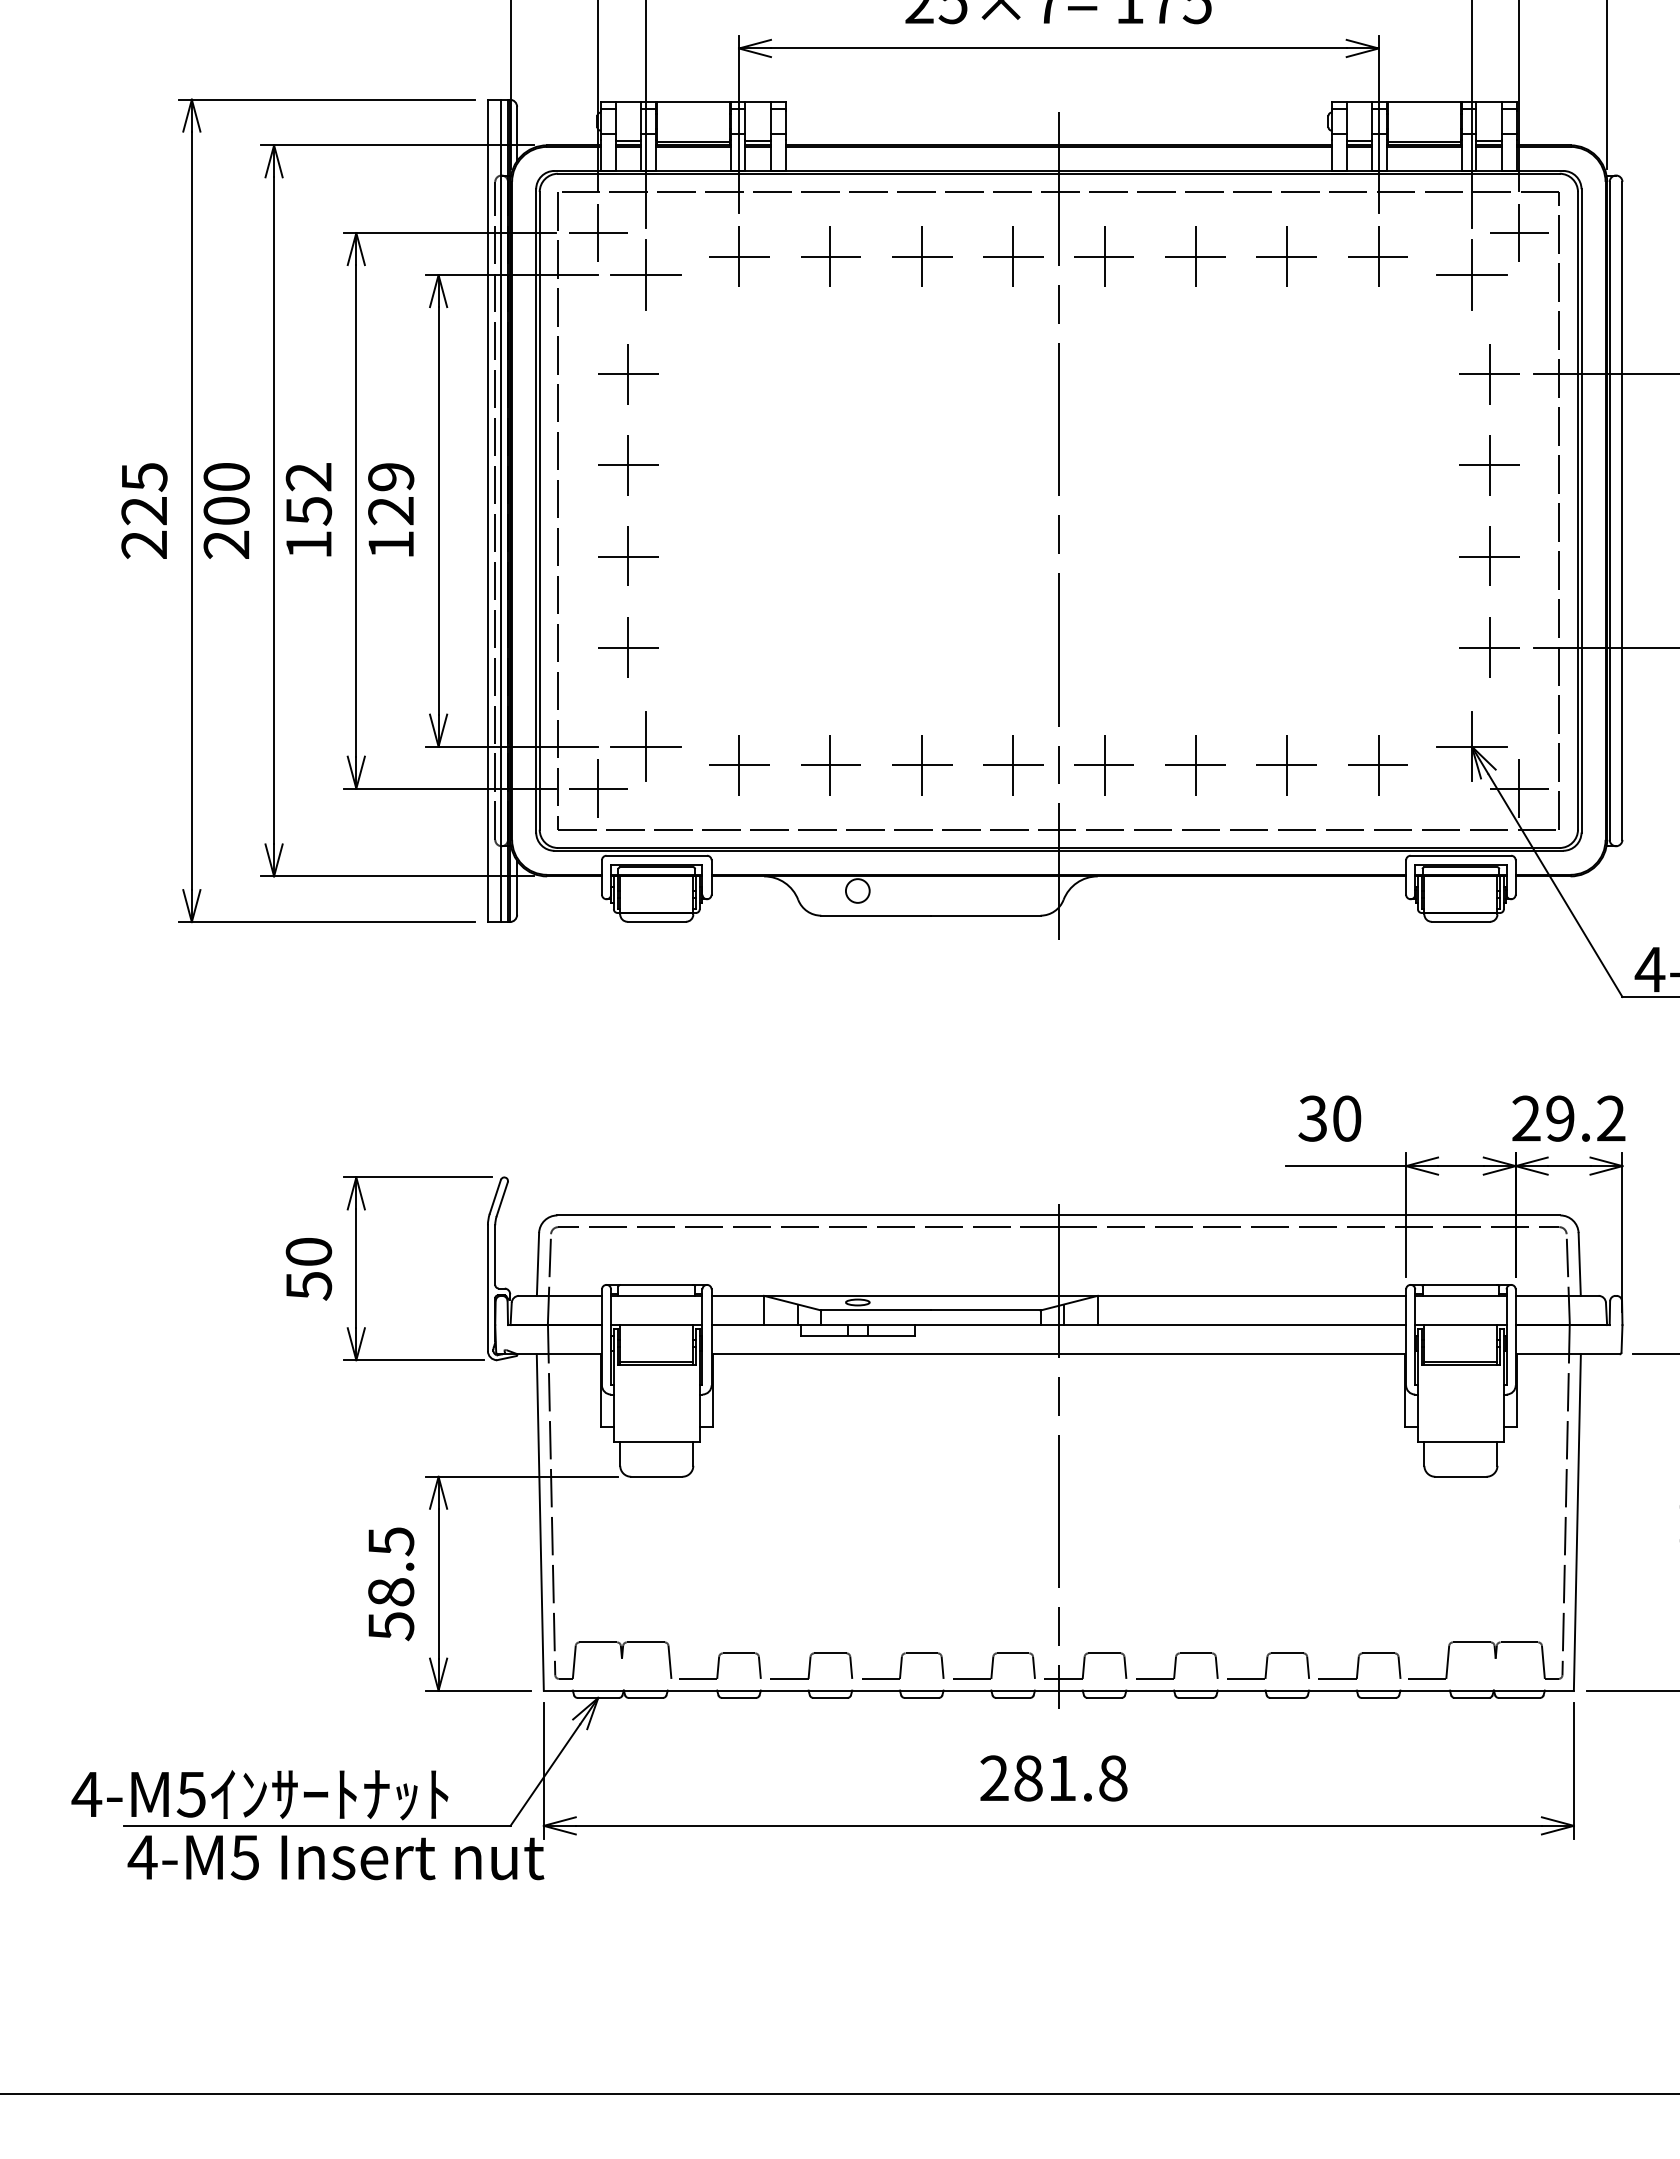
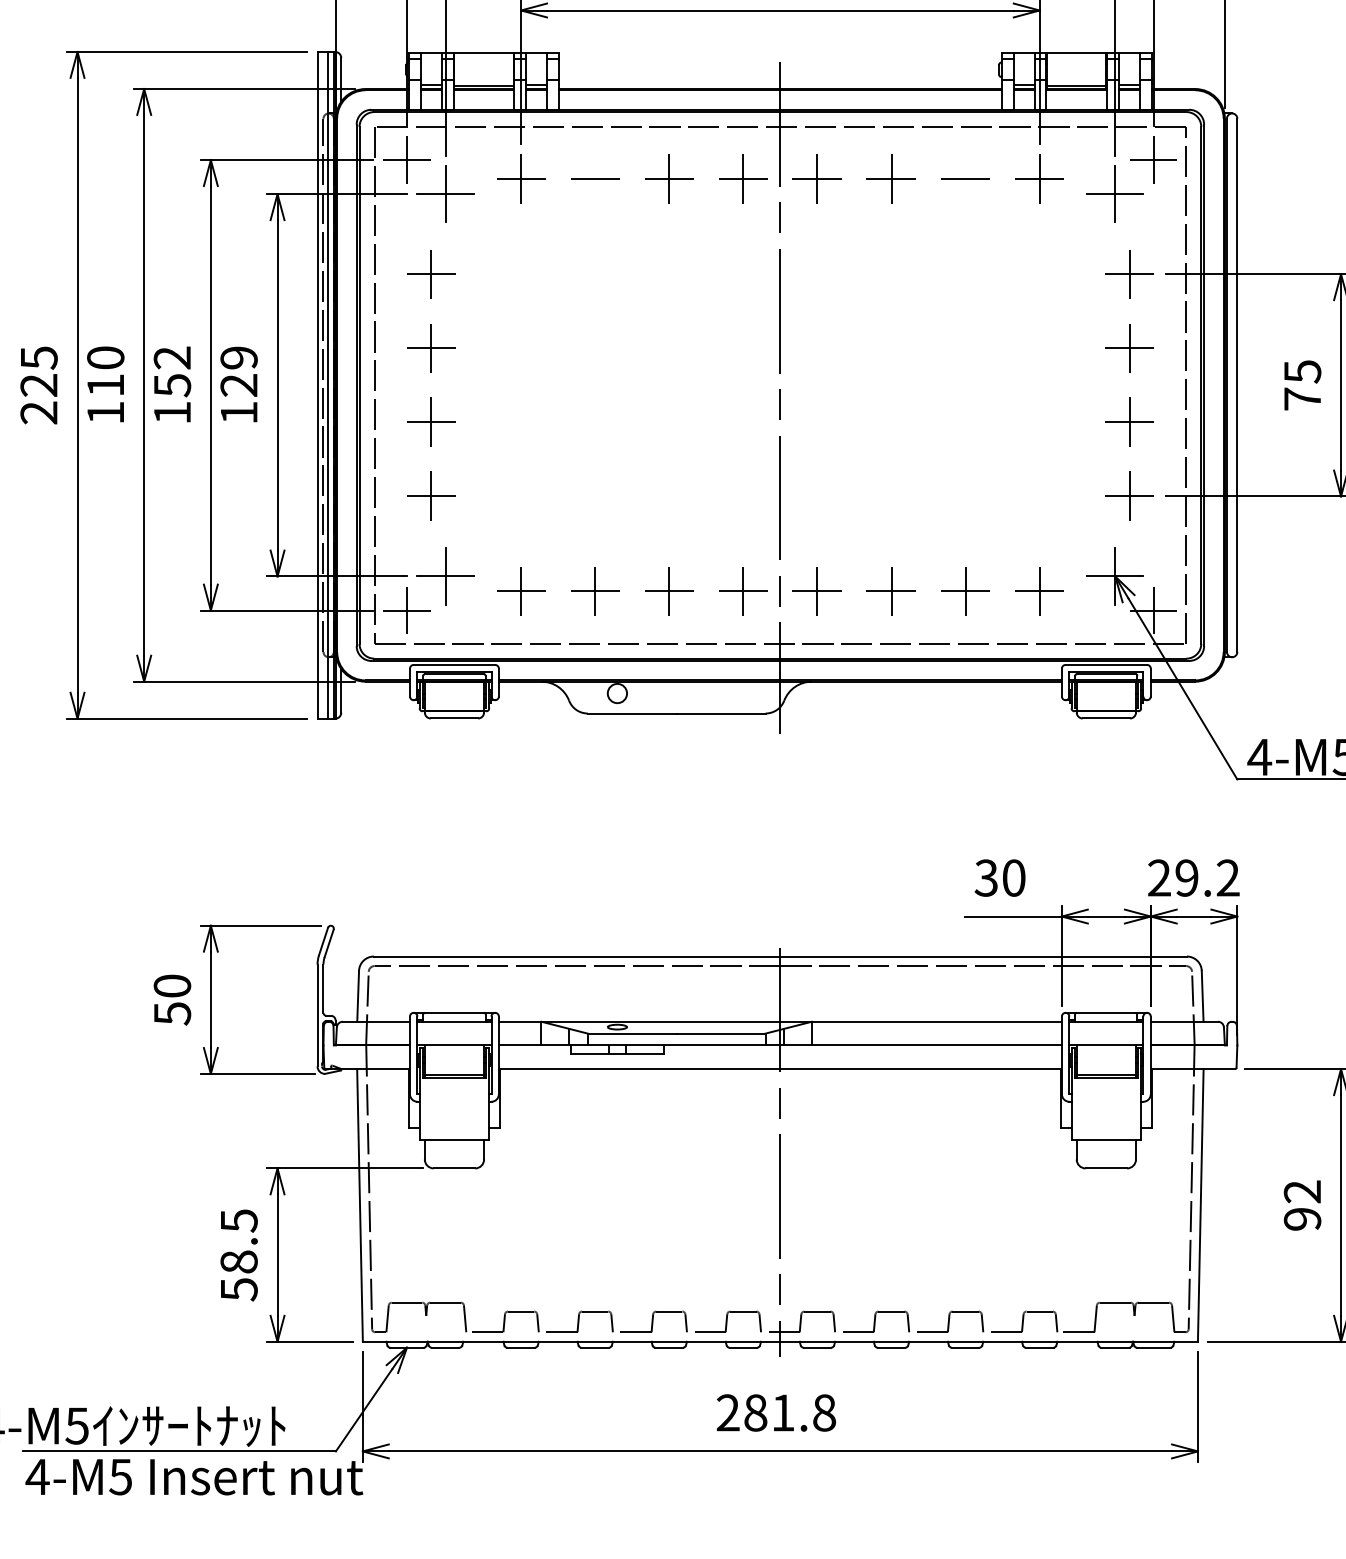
line: (830, 256) -> (595, 179), removed
line: (1287, 256) -> (965, 179), removed
text: (226, 527) -> (105, 398), 200 -> 110

